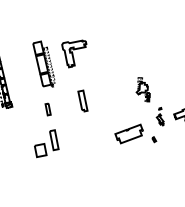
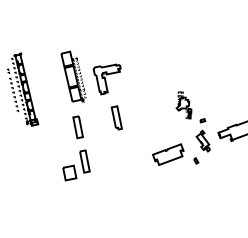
part: (73, 53) -> (106, 79), moved
part: (47, 109) -> (77, 127), size x1.67
part: (159, 116) -> (202, 135), size x1.67

